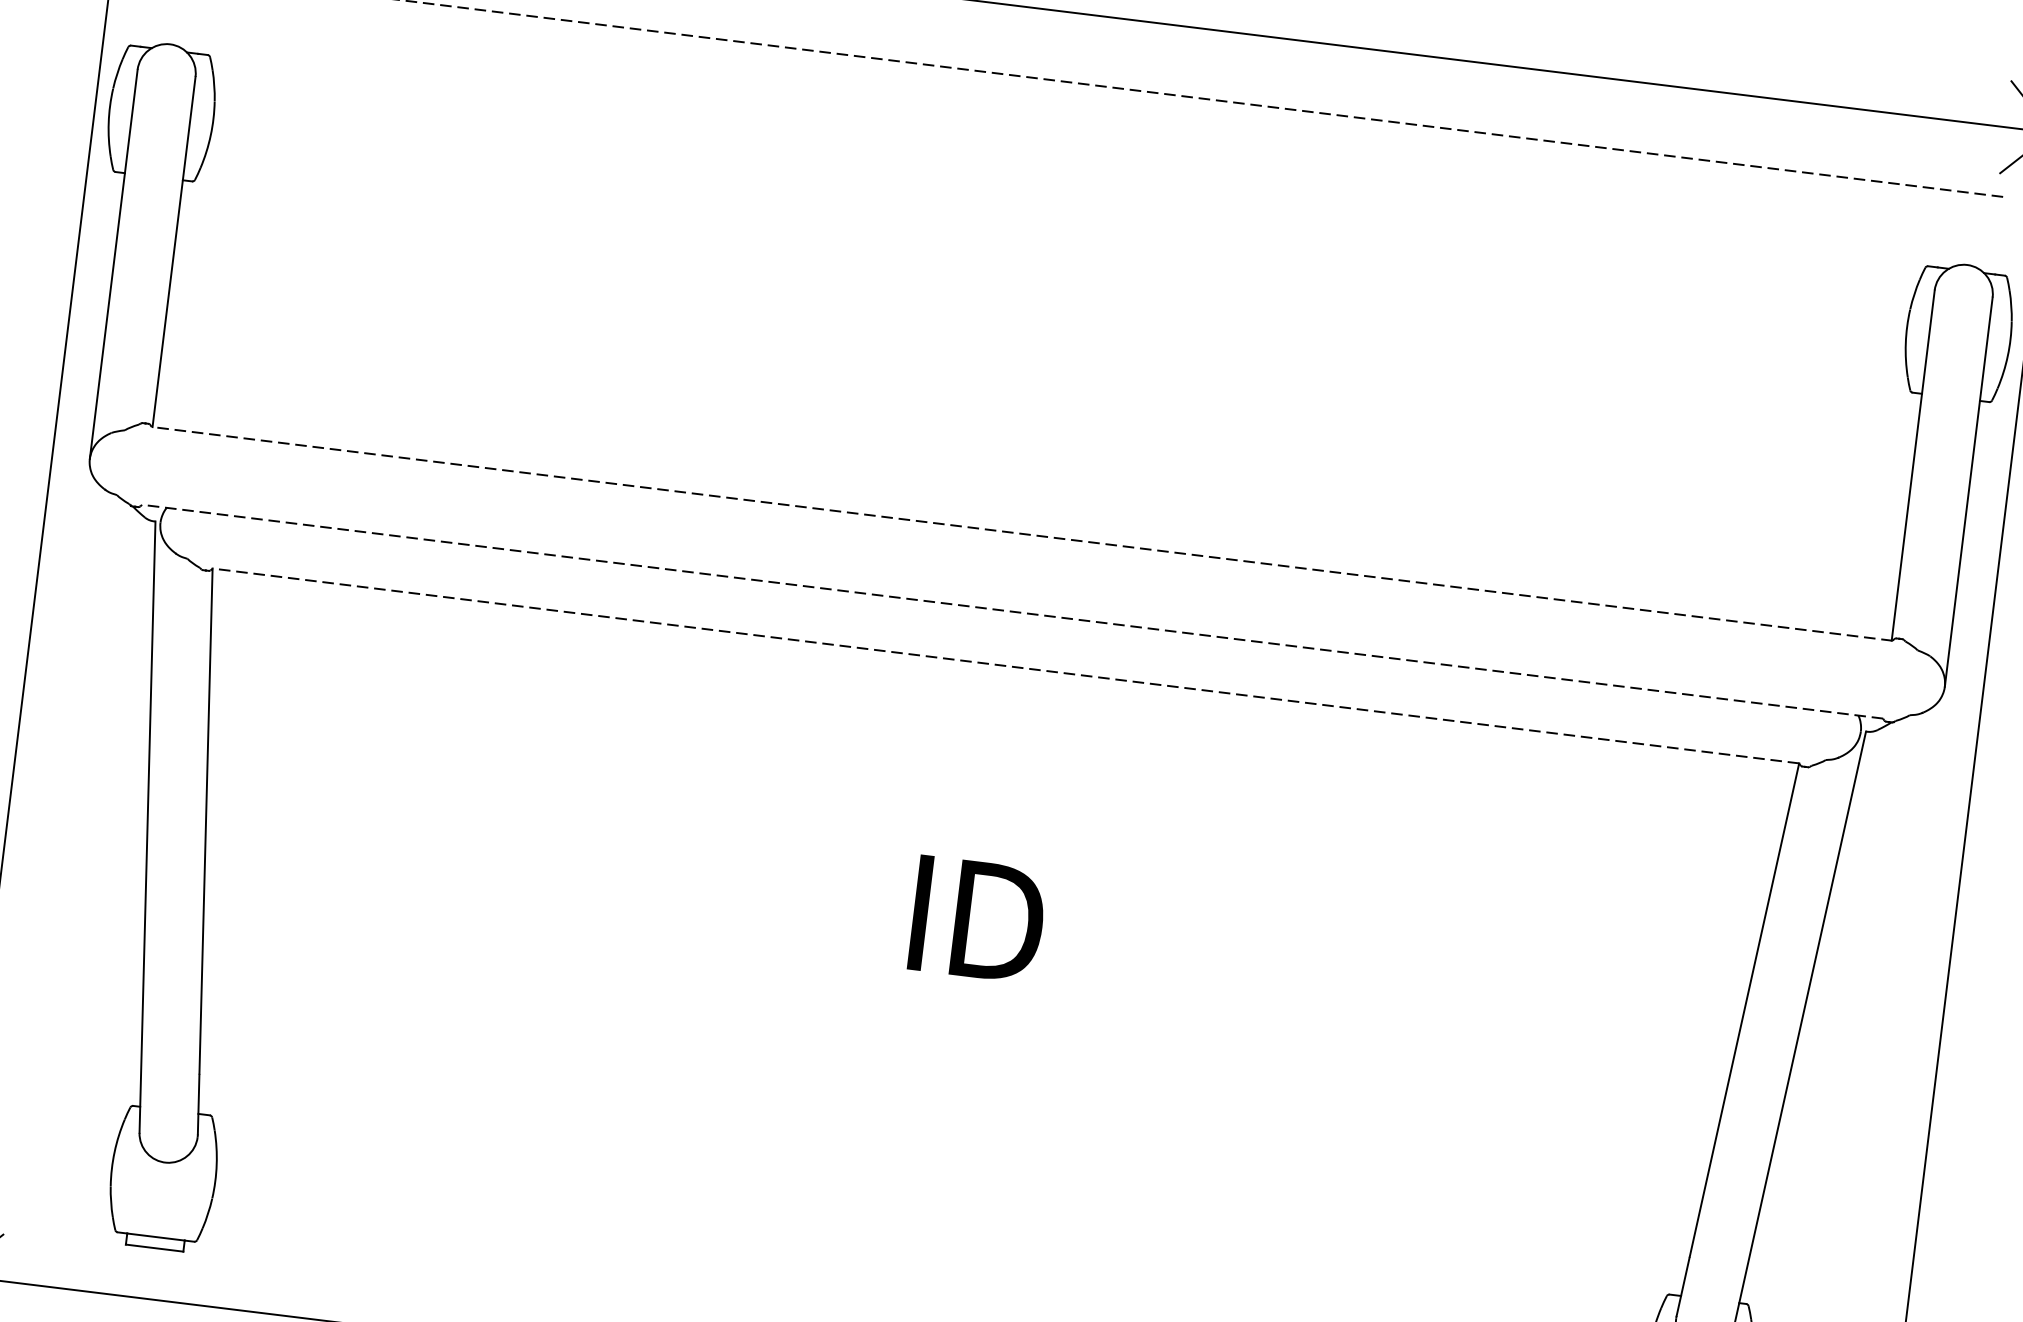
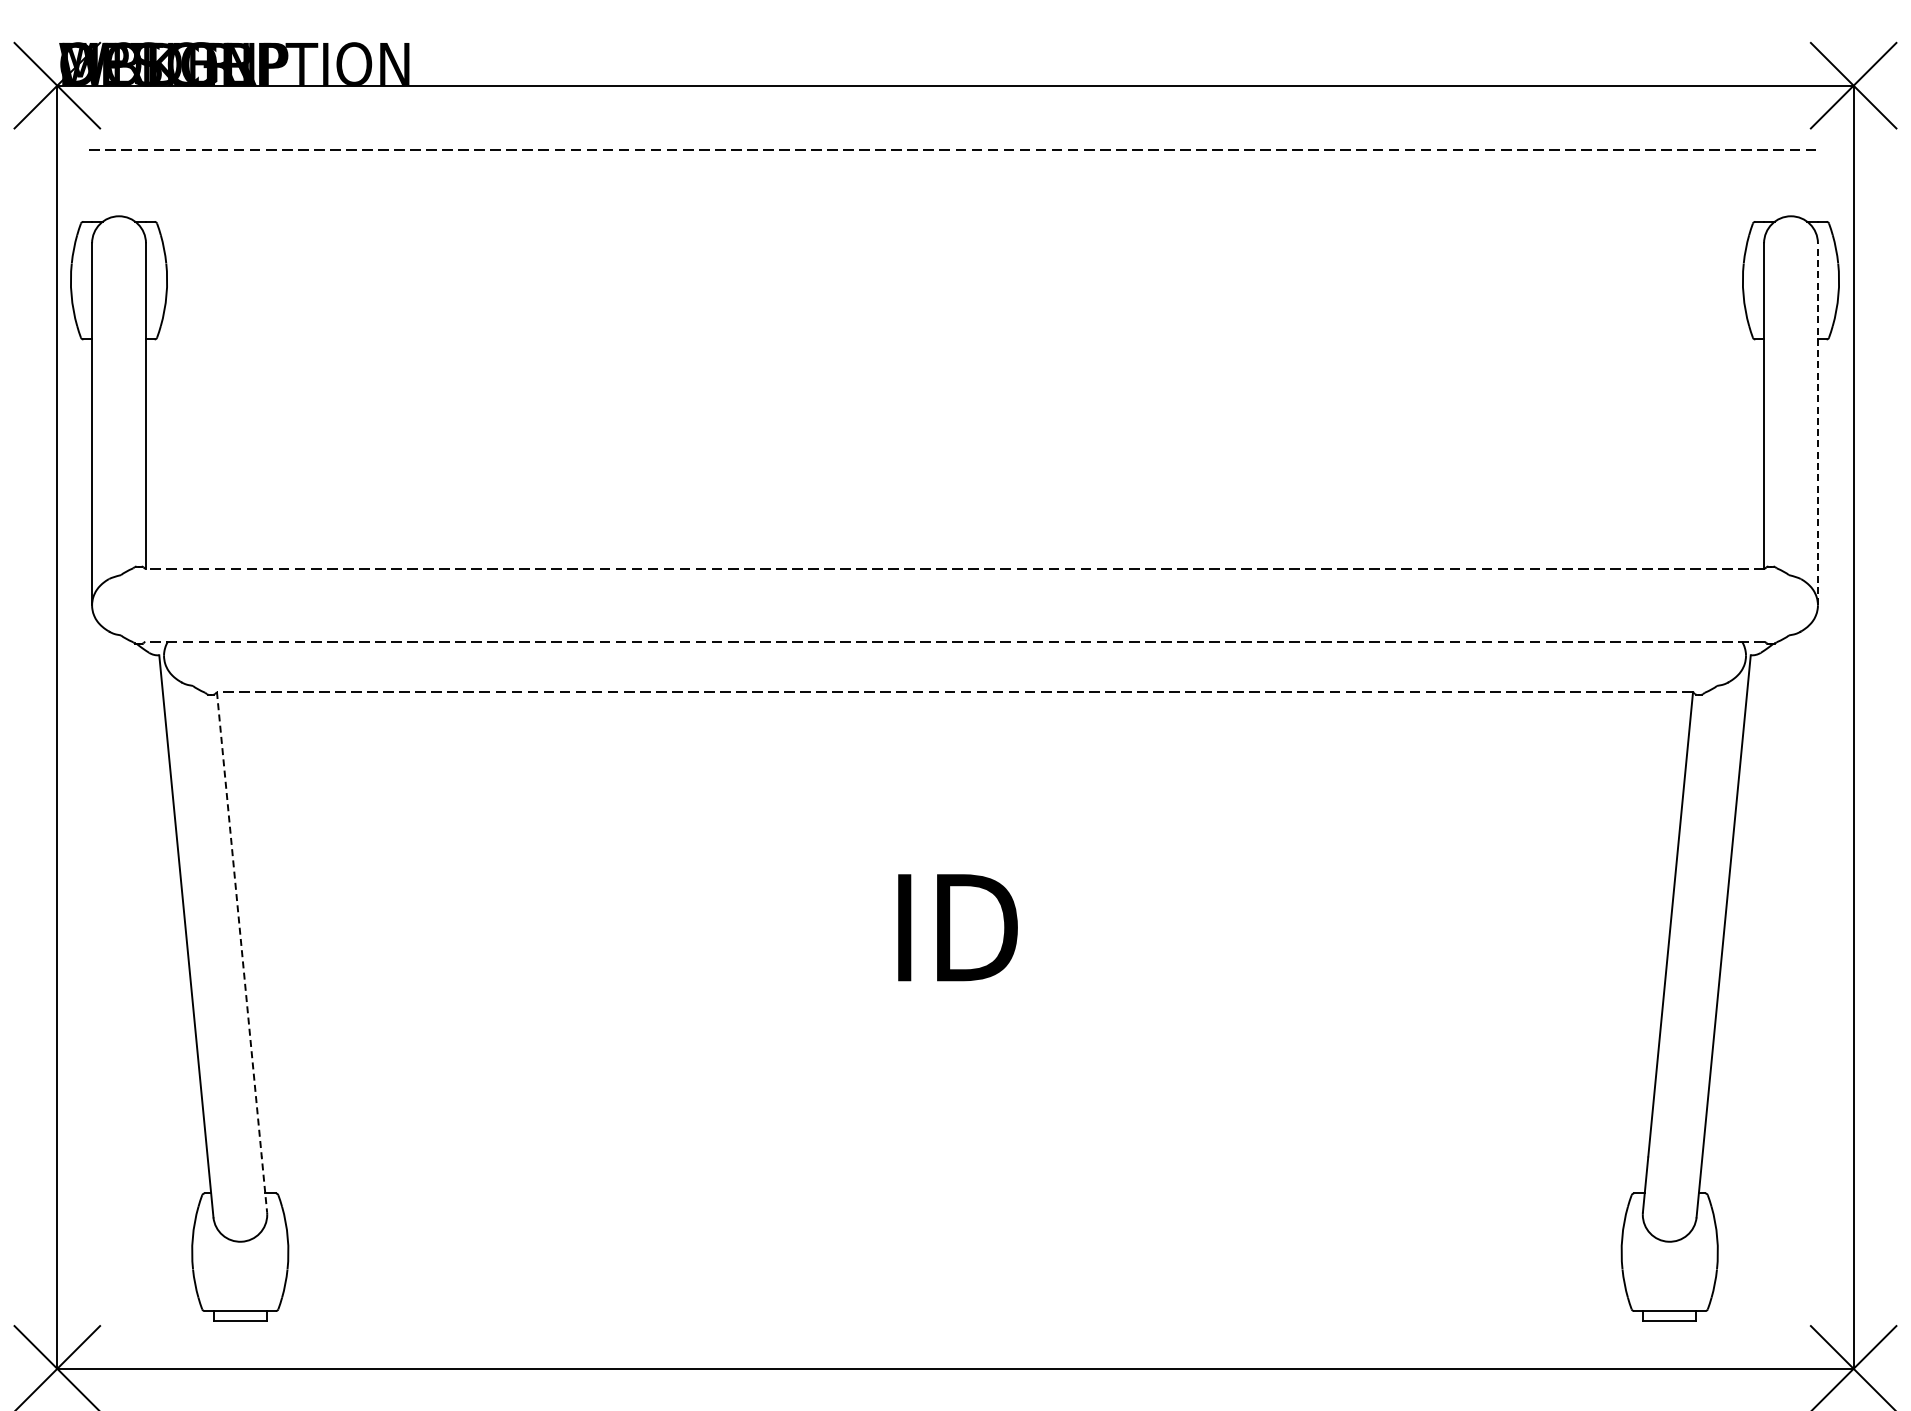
line: (1968, 491) -> (1817, 423), solid -> dashed
line: (205, 851) -> (242, 952), solid -> dashed

